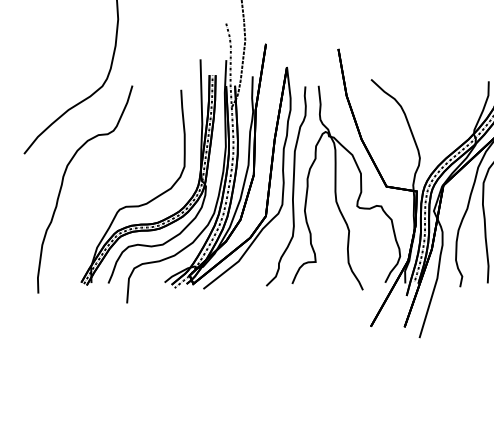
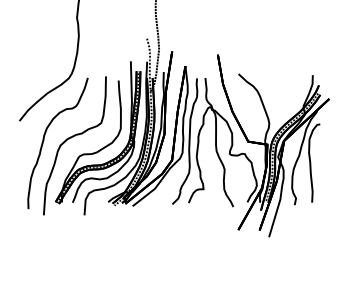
curve: (106, 181) -> (71, 138), added

